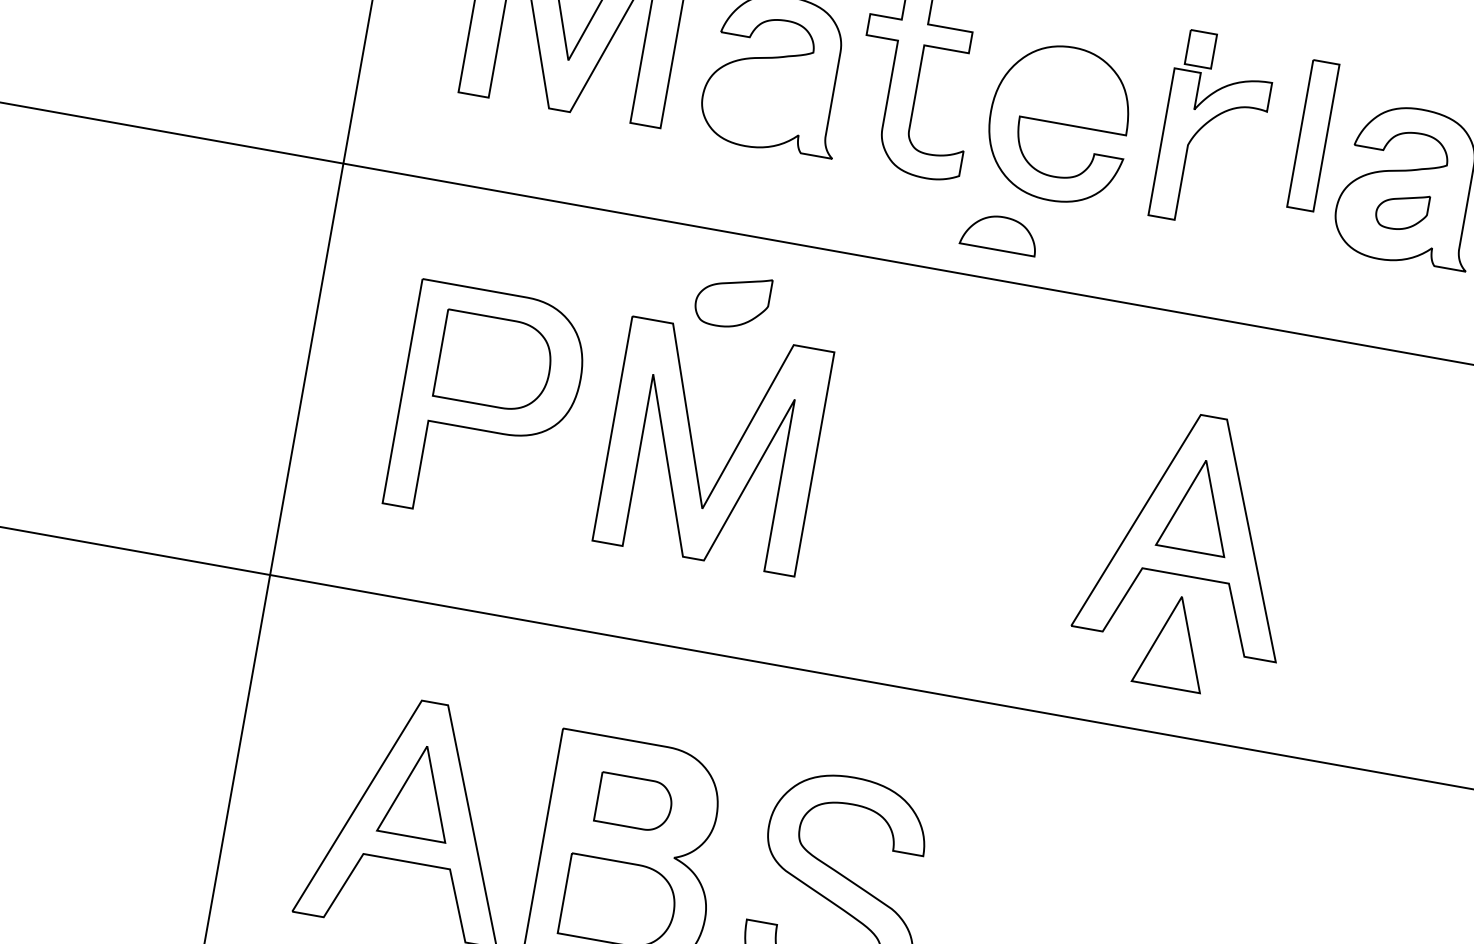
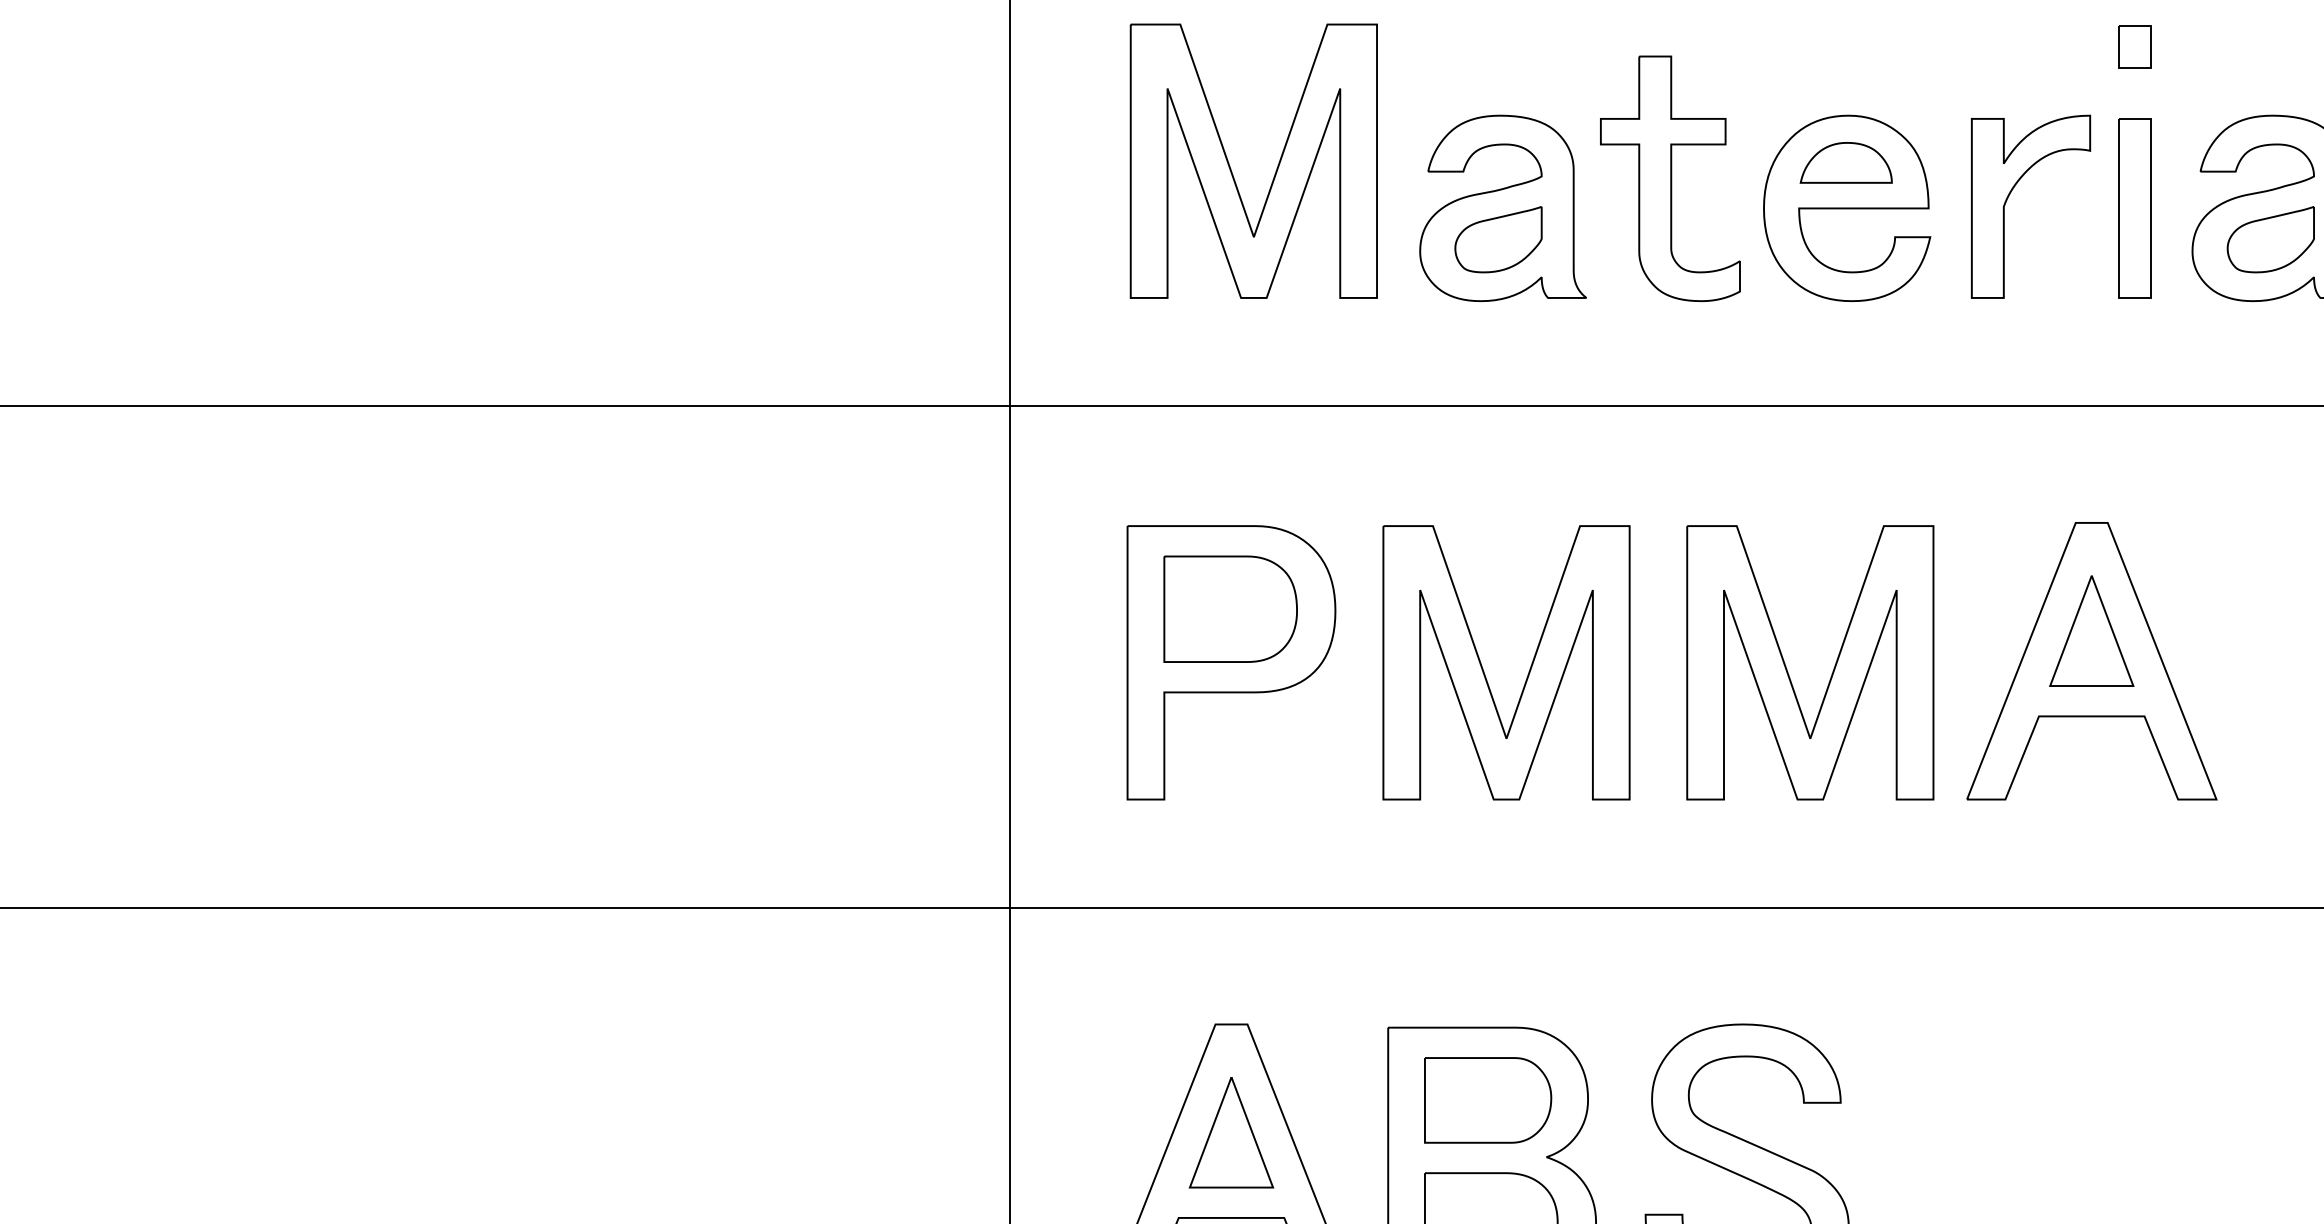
part: (1200, 48) -> (2134, 46), moved
part: (1312, 135) -> (2134, 208), moved
part: (1401, 210) -> (2270, 239), size x1.43
part: (999, 233) -> (1845, 162), moved
part: (732, 300) -> (1498, 239), moved
part: (980, 498) -> (1833, 668), added
part: (1173, 641) -> (2091, 796), removed
part: (634, 802) -> (1488, 1100), size x1.43

